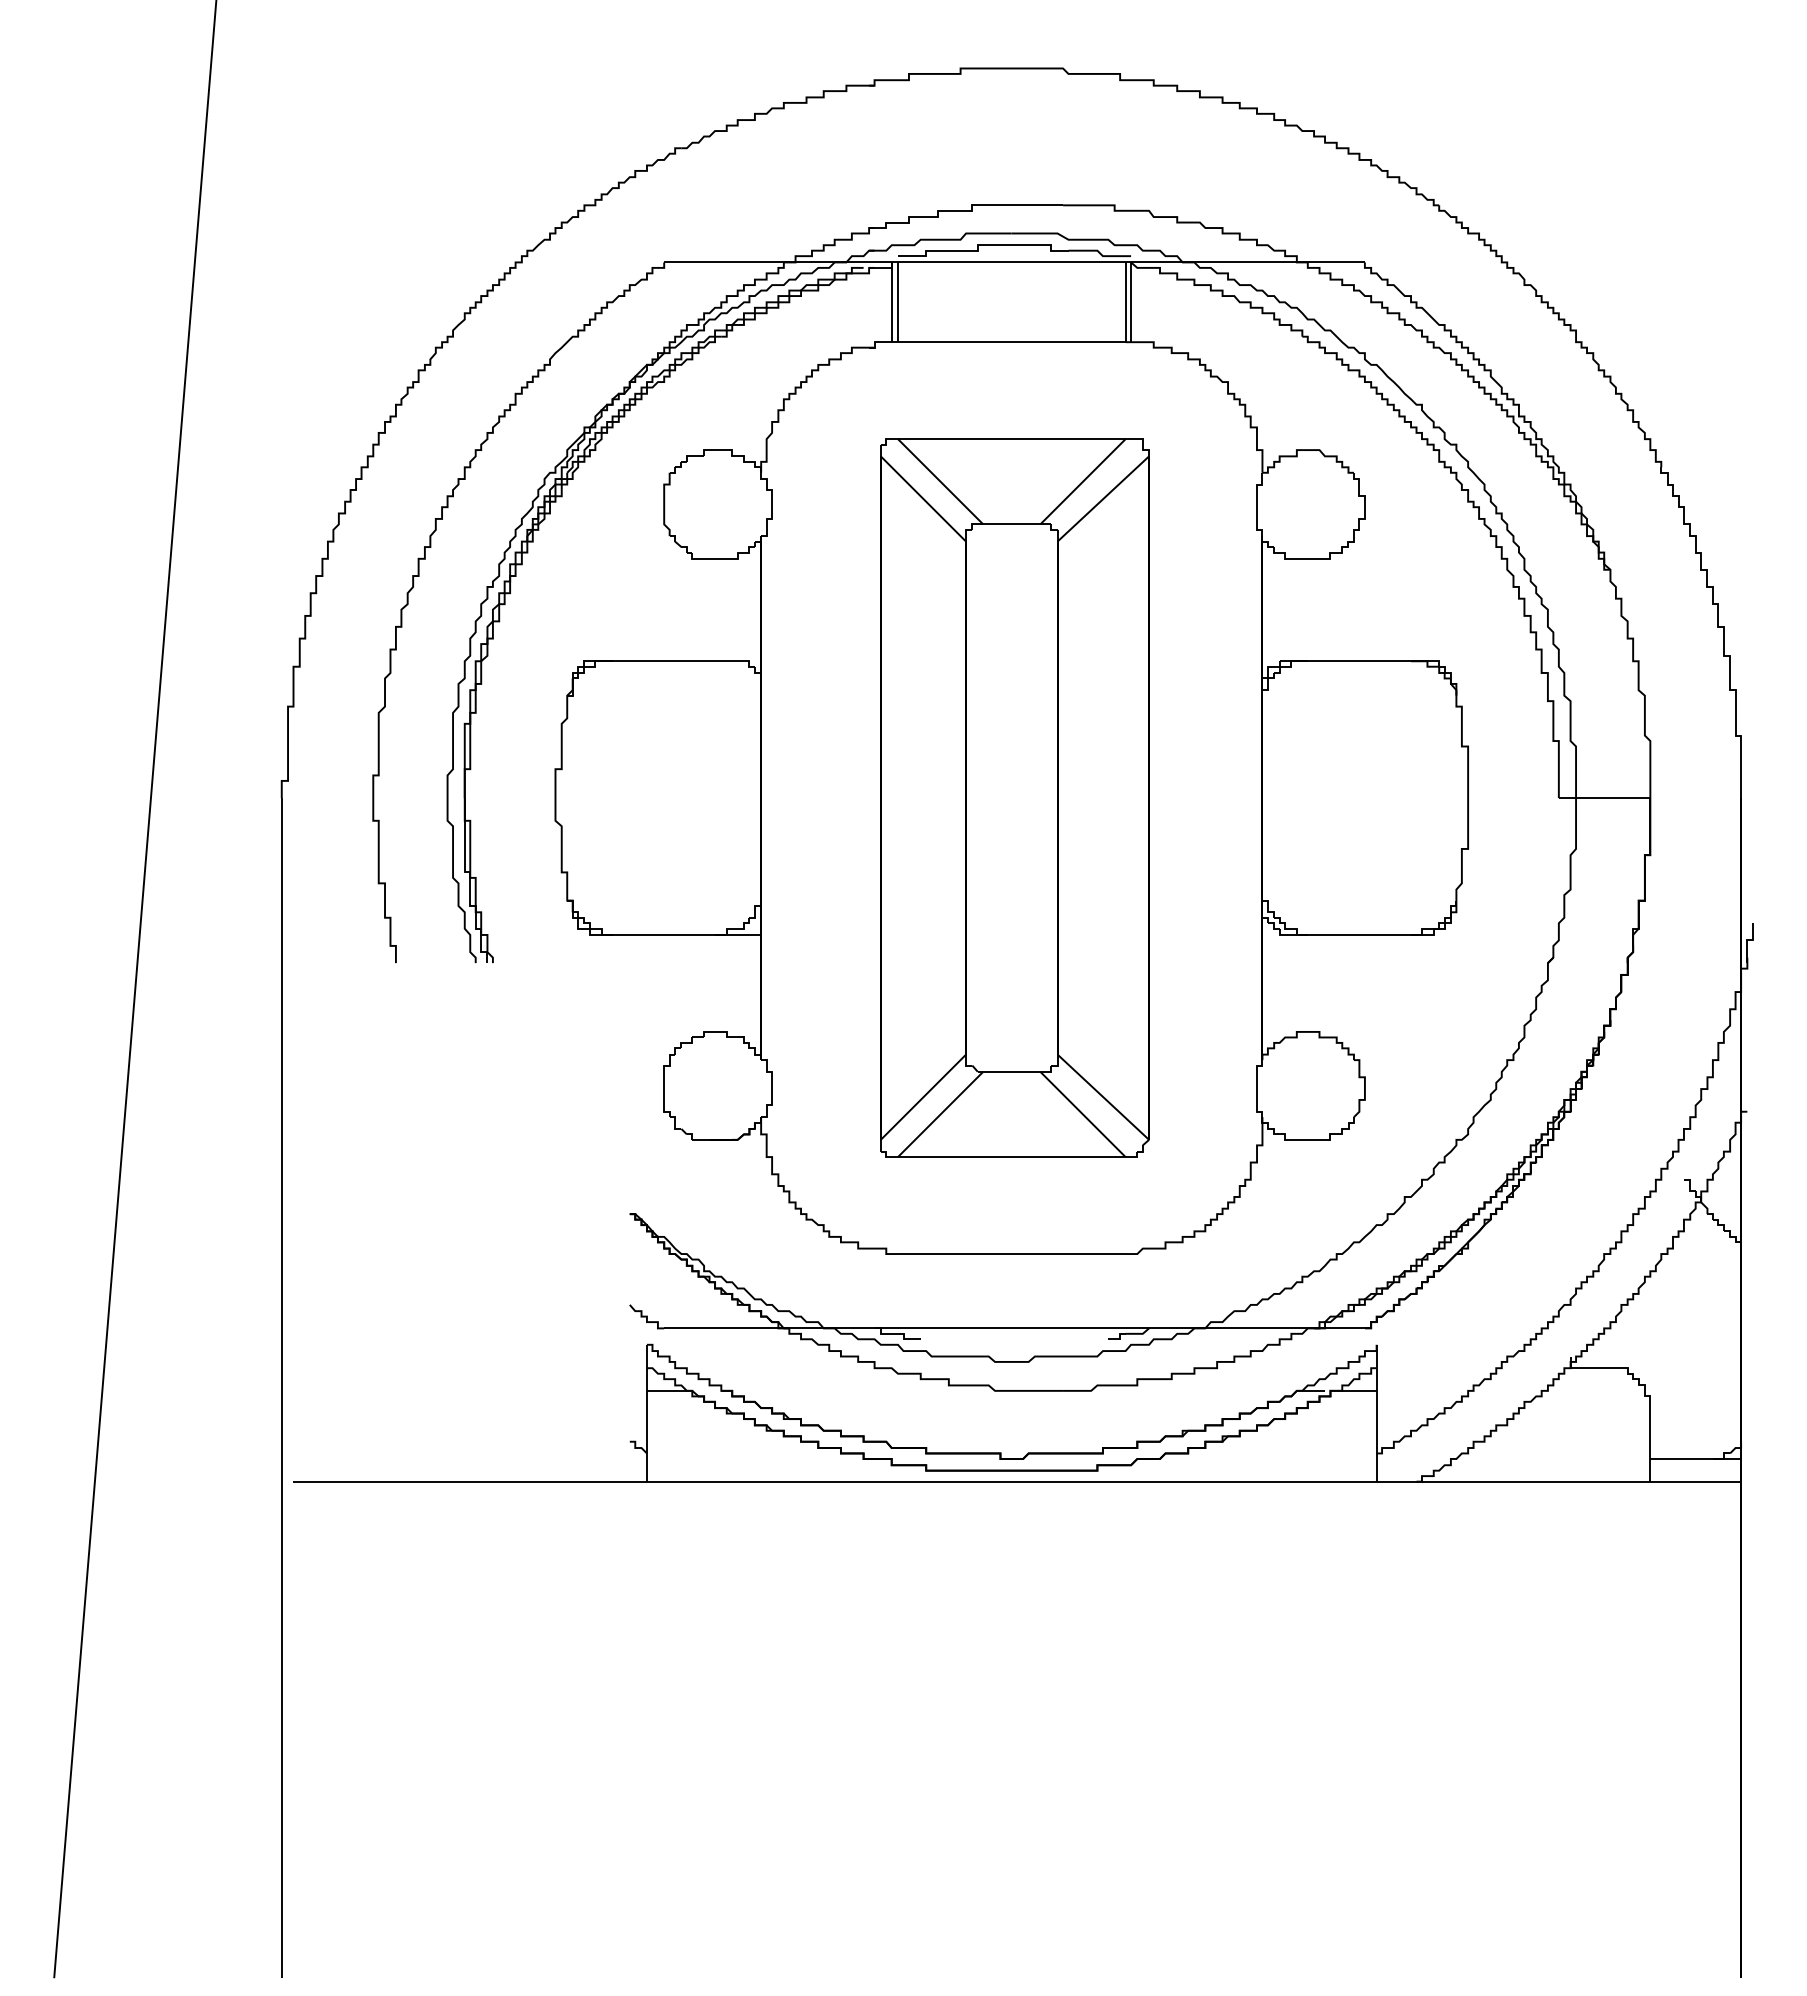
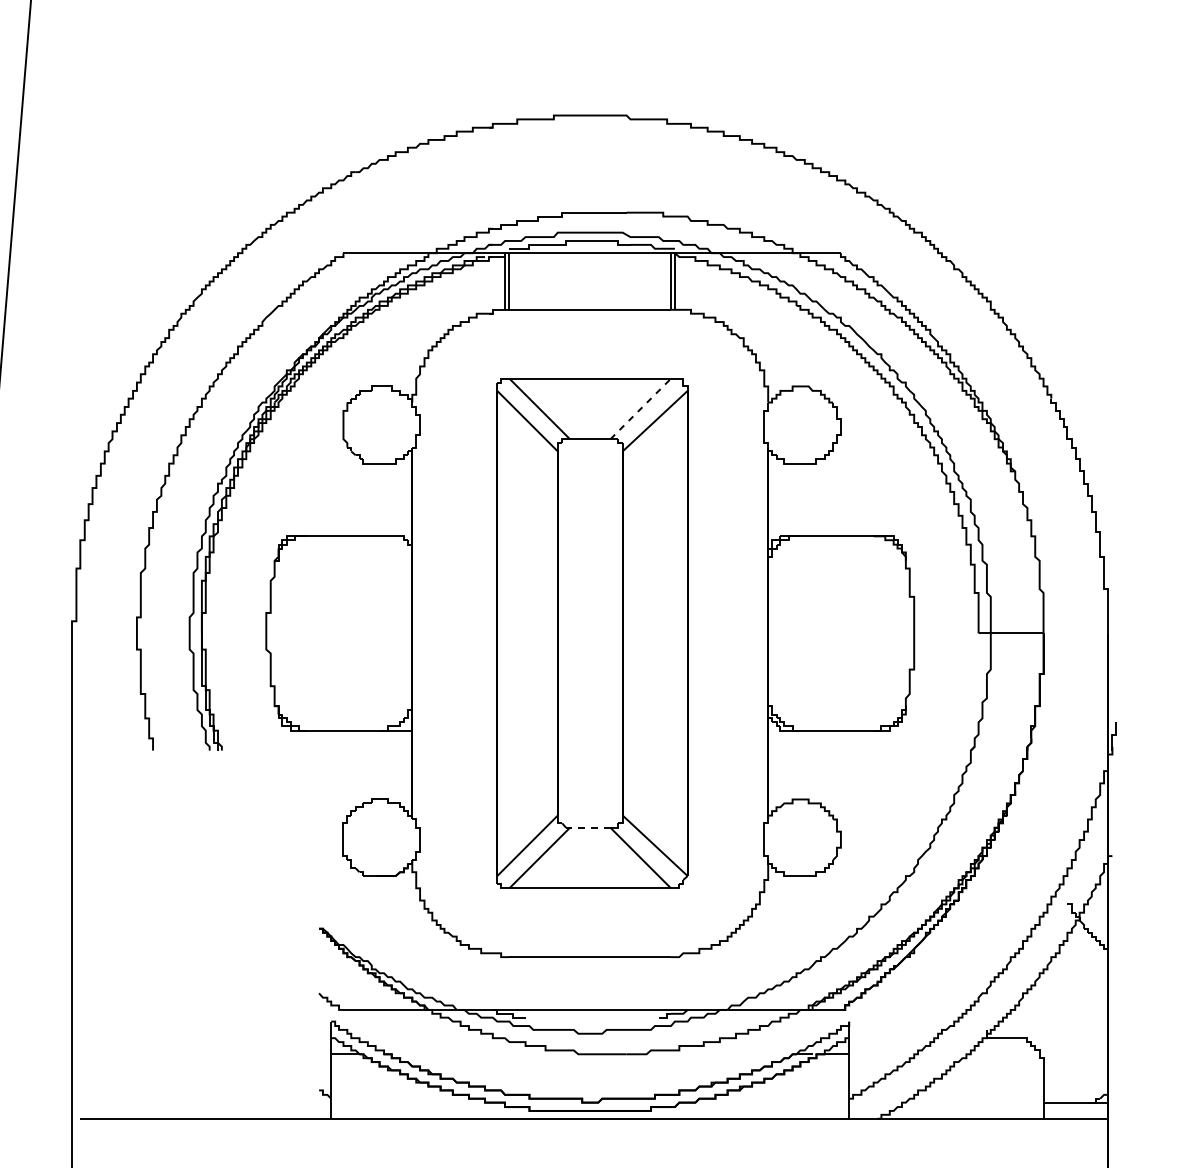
line: (1083, 481) -> (641, 408), solid -> dashed
line: (1011, 1071) -> (590, 827), solid -> dashed

